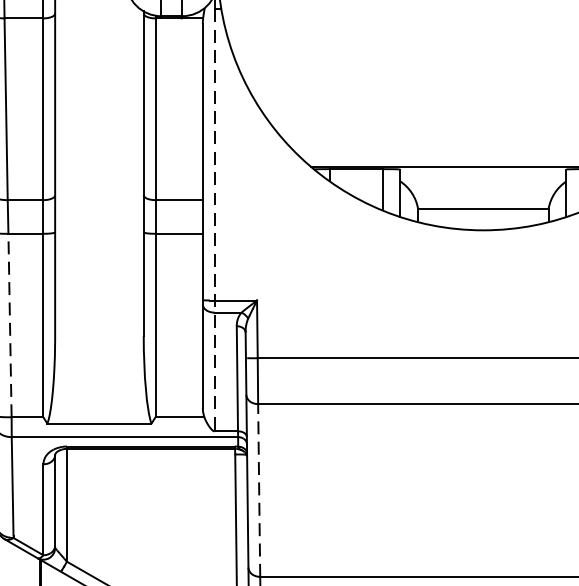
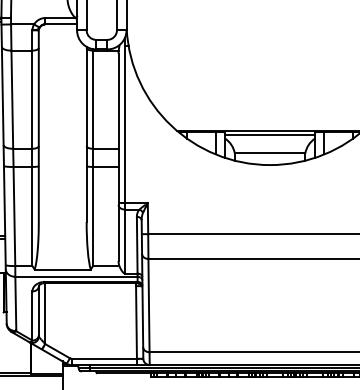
line: (482, 175) -> (269, 135), added
line: (213, 219) -> (124, 159), dashed -> solid
line: (10, 325) -> (14, 216), dashed -> solid
line: (260, 490) -> (149, 305), dashed -> solid

